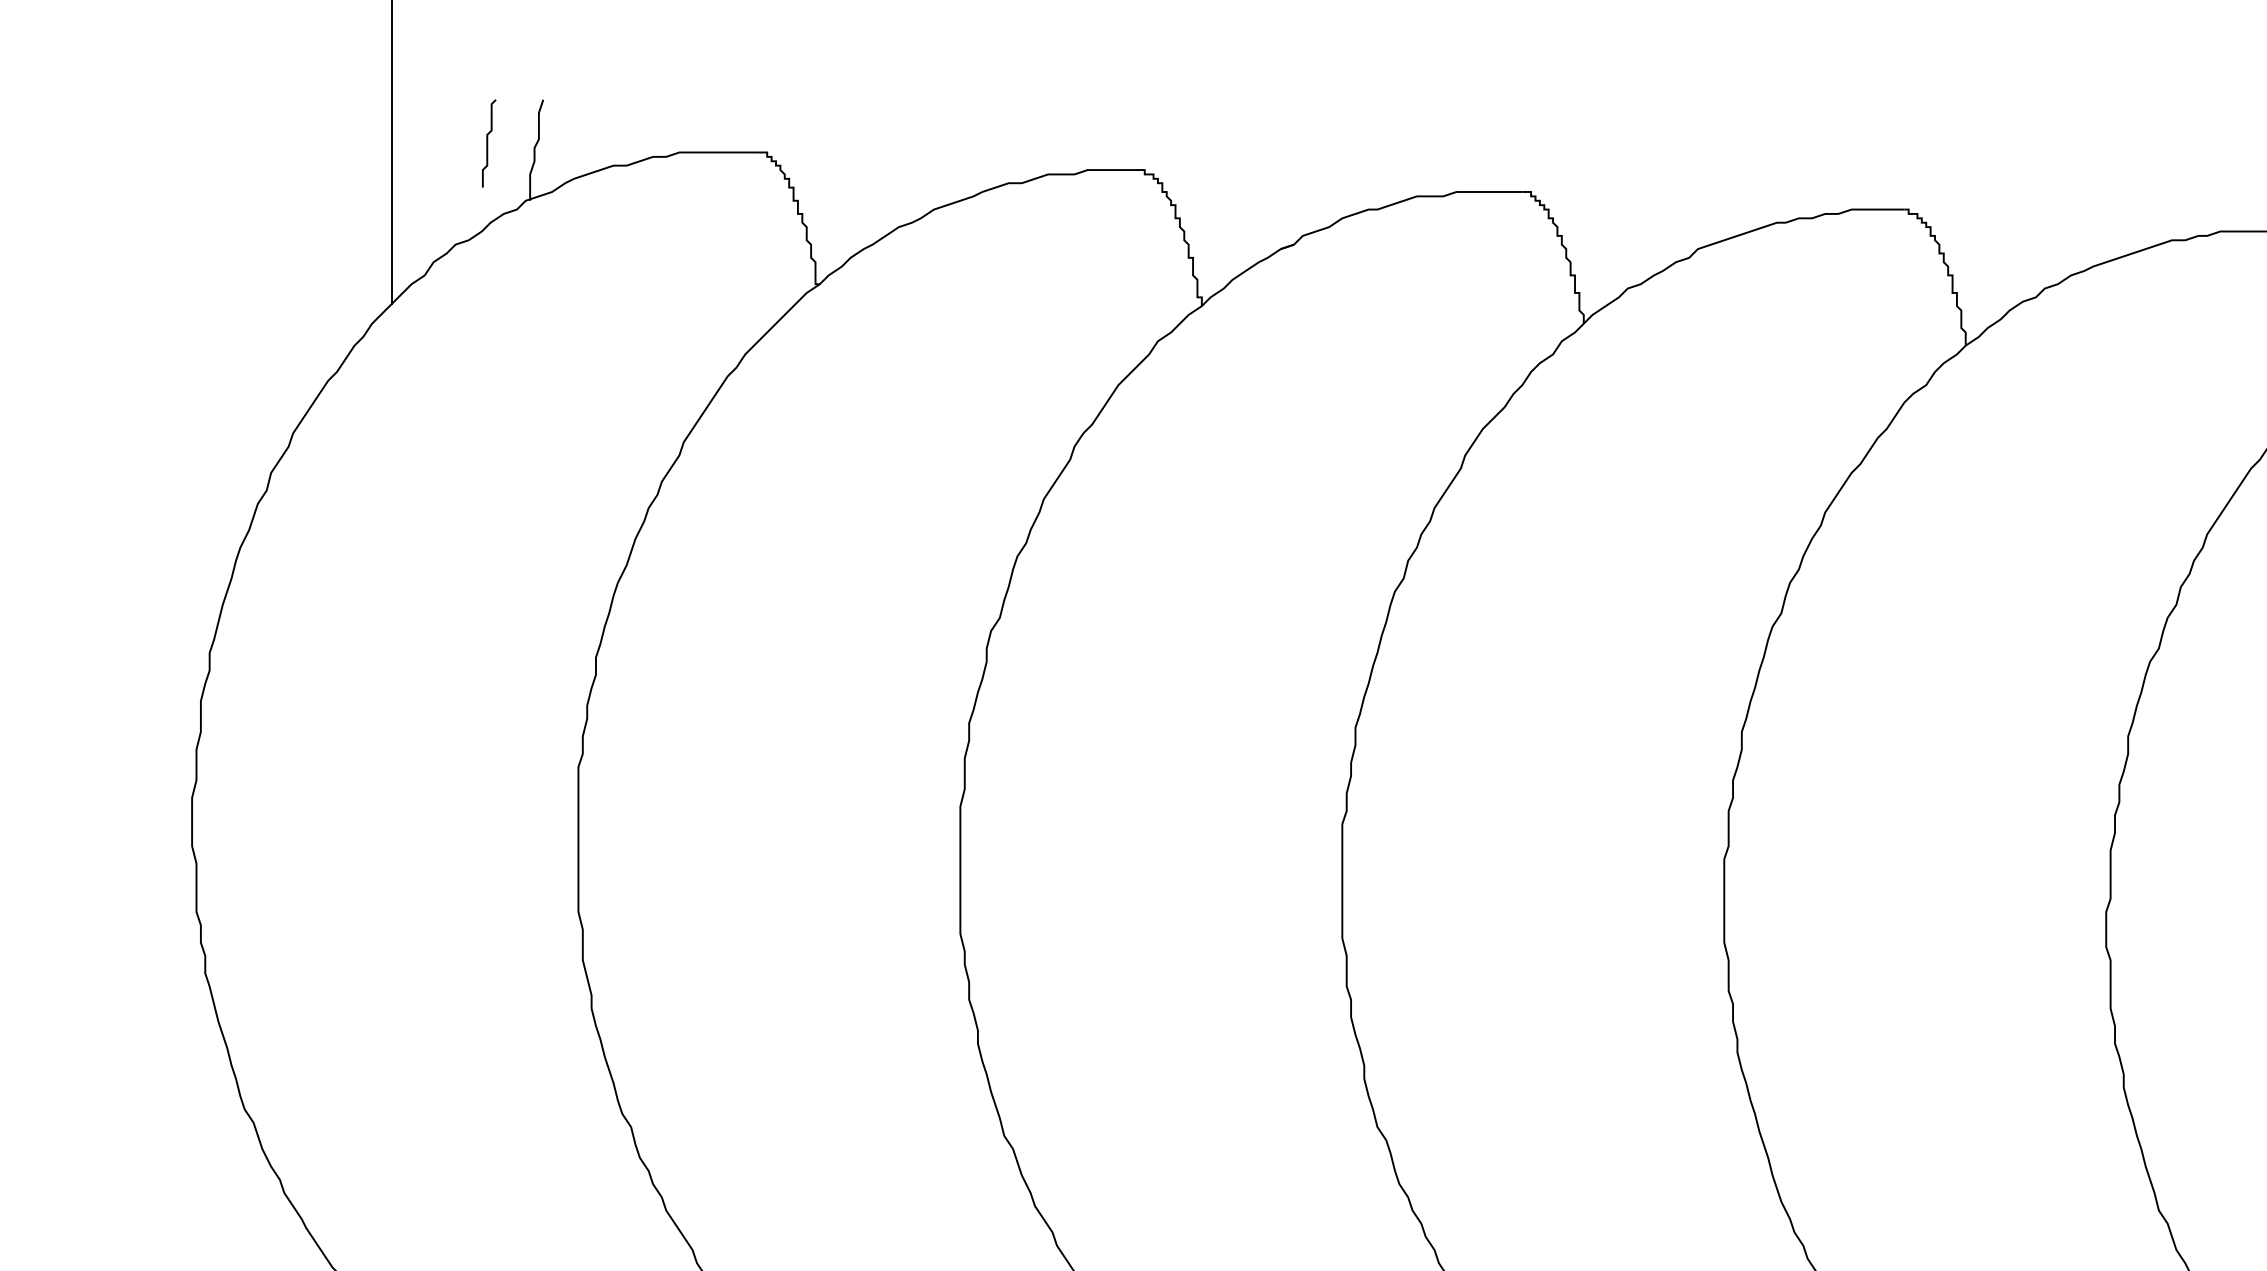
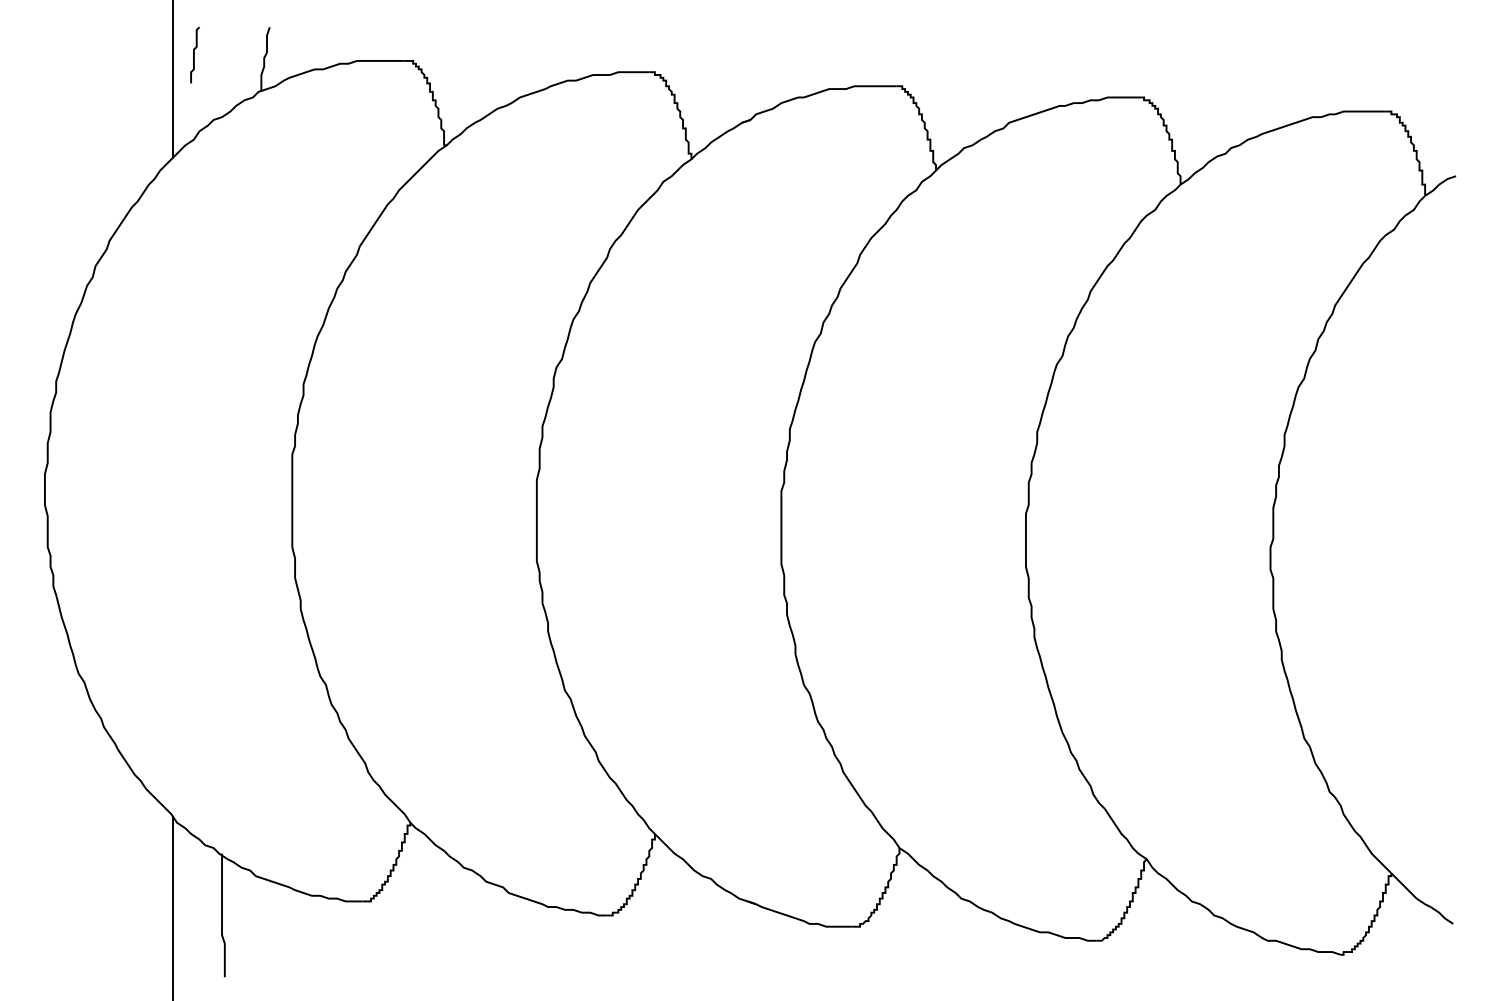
curve: (488, 142) -> (194, 54), moved

